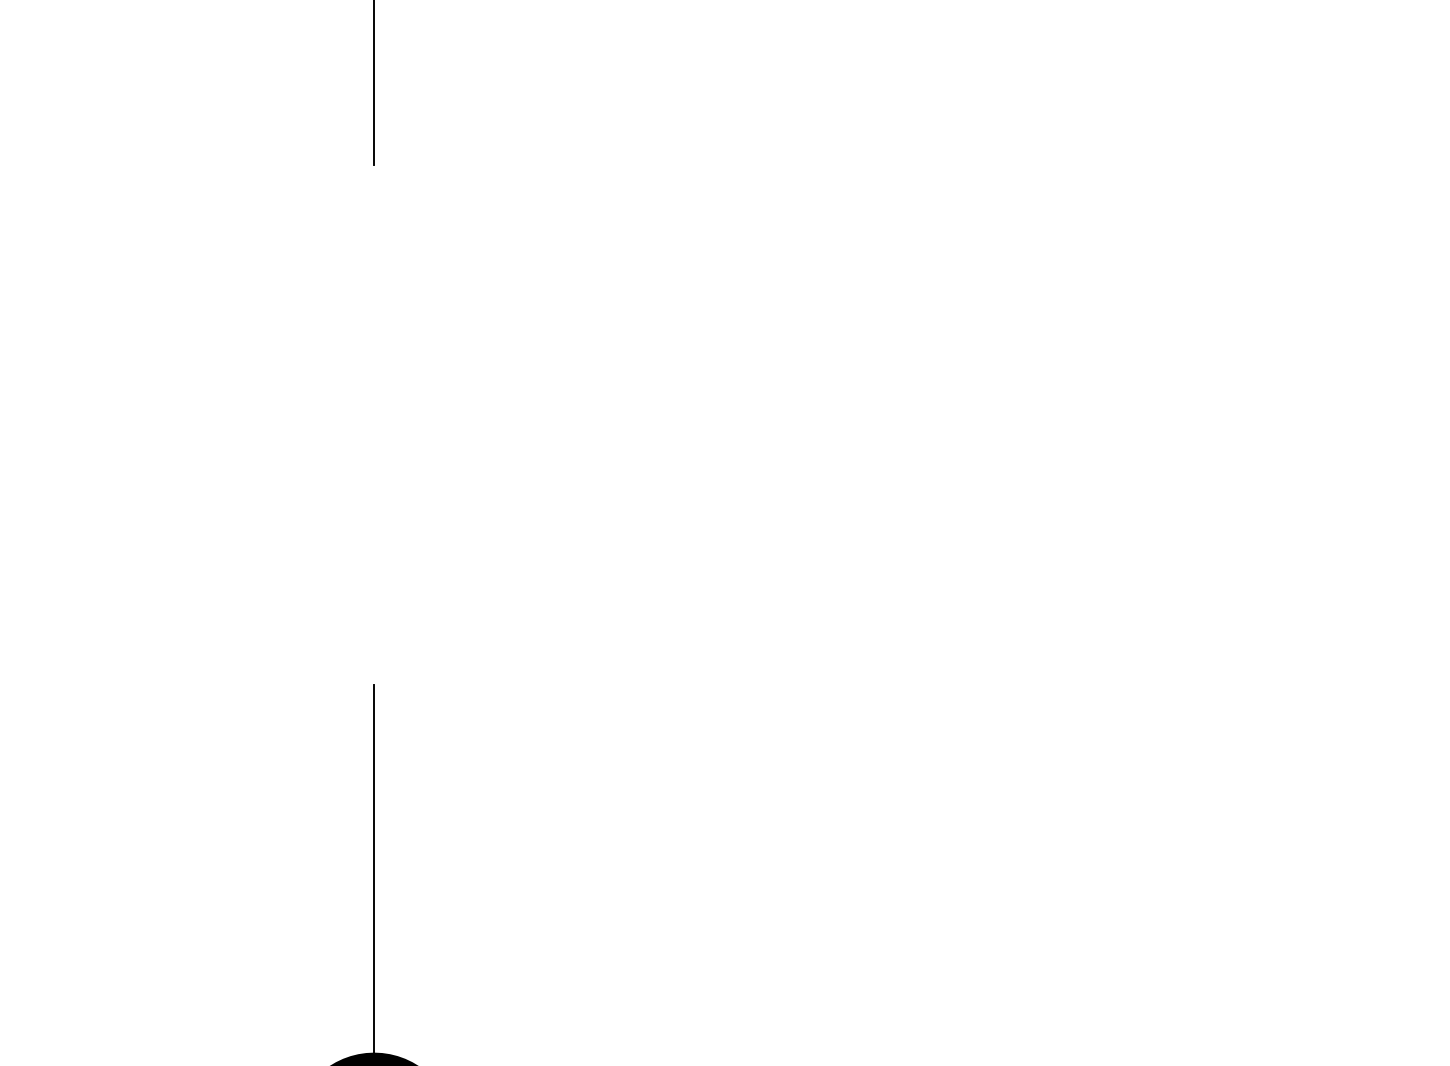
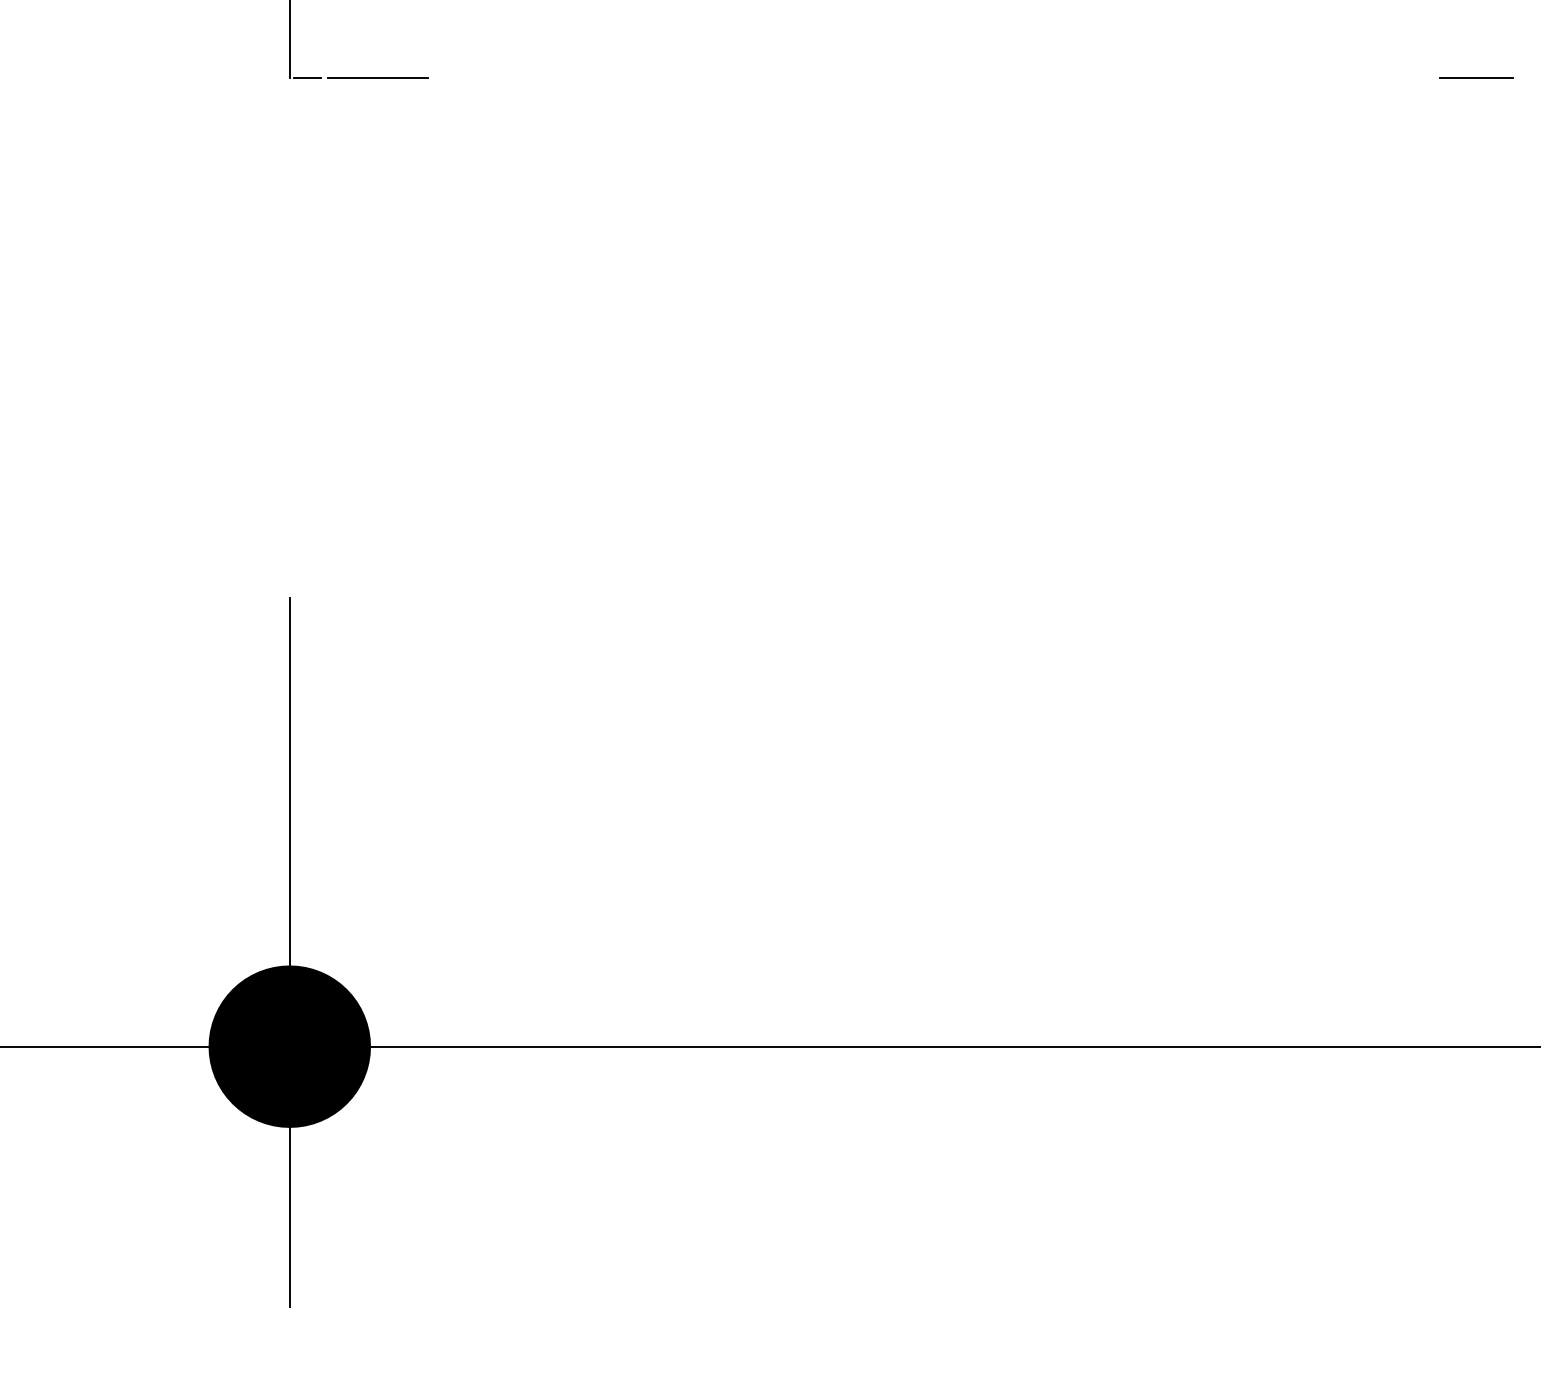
line: (390, 165) -> (306, 78), added
line: (461, 165) -> (377, 78), added

